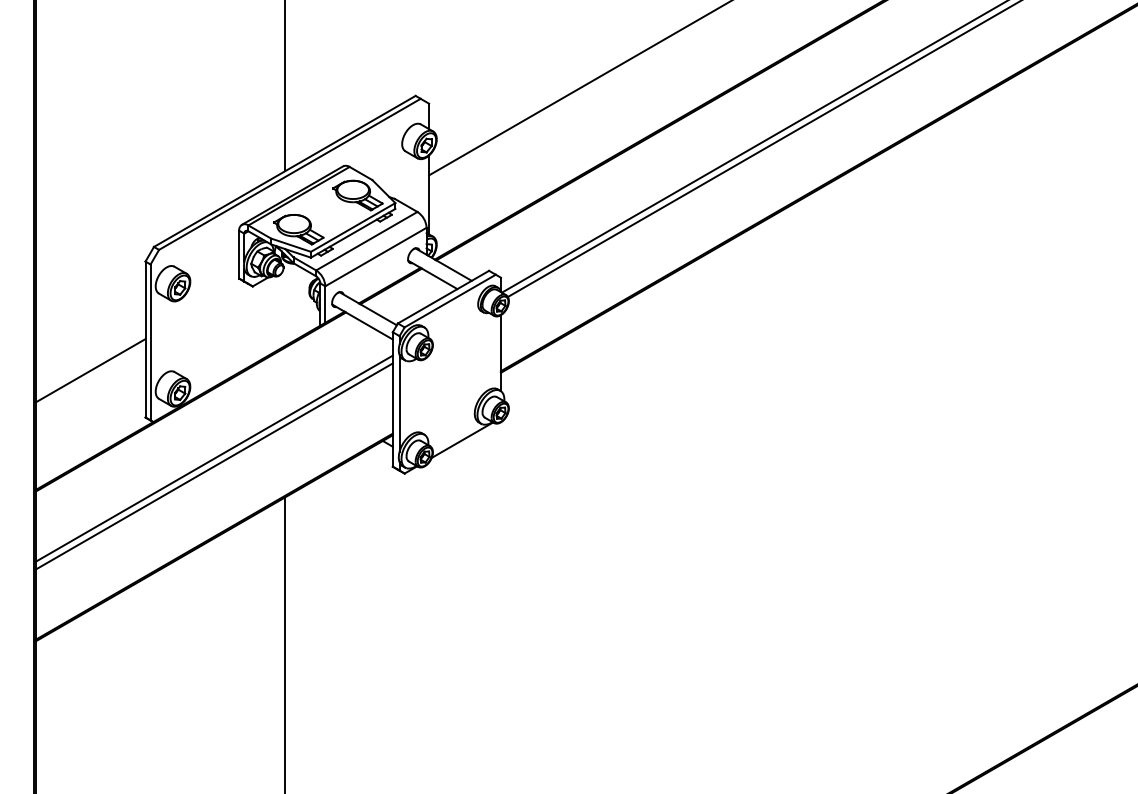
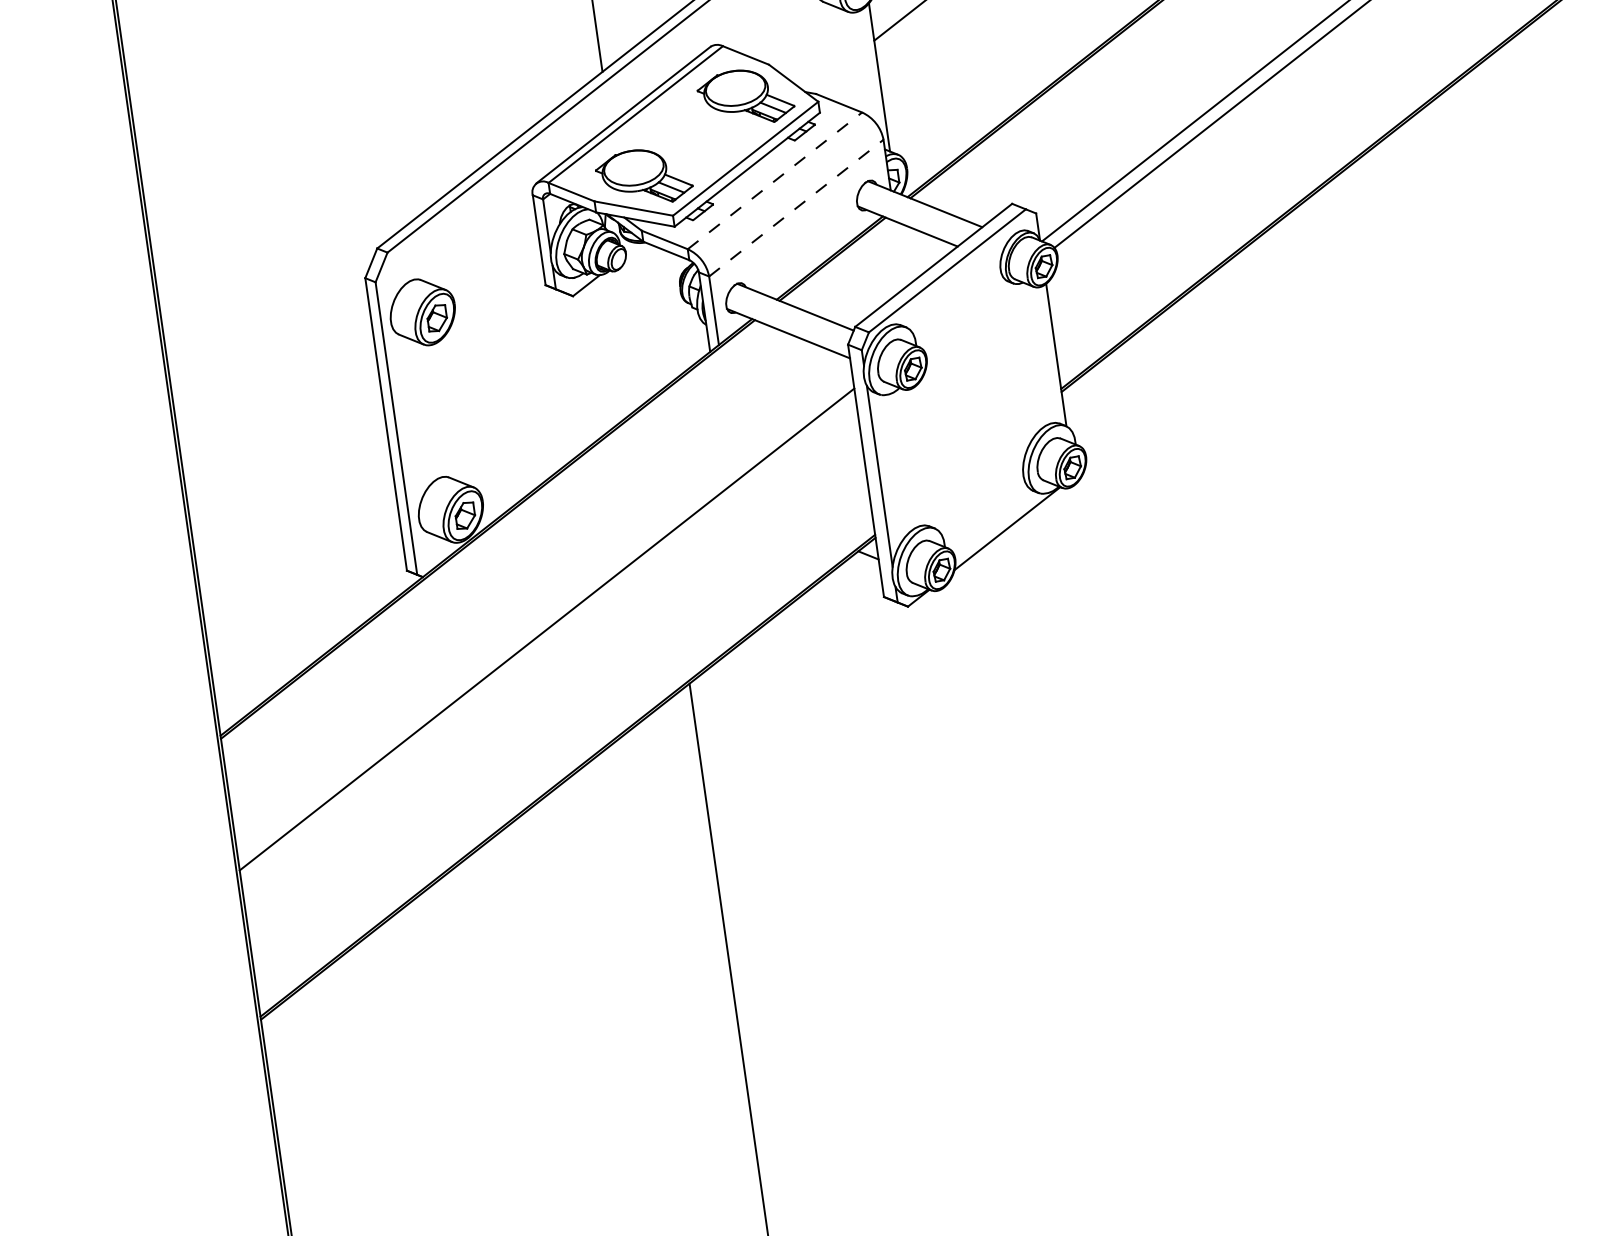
line: (367, 240) -> (776, 179), solid -> dashed
line: (376, 256) -> (797, 206), solid -> dashed
line: (90, 370) -> (291, 497), removed
line: (213, 466) -> (547, 644), removed

